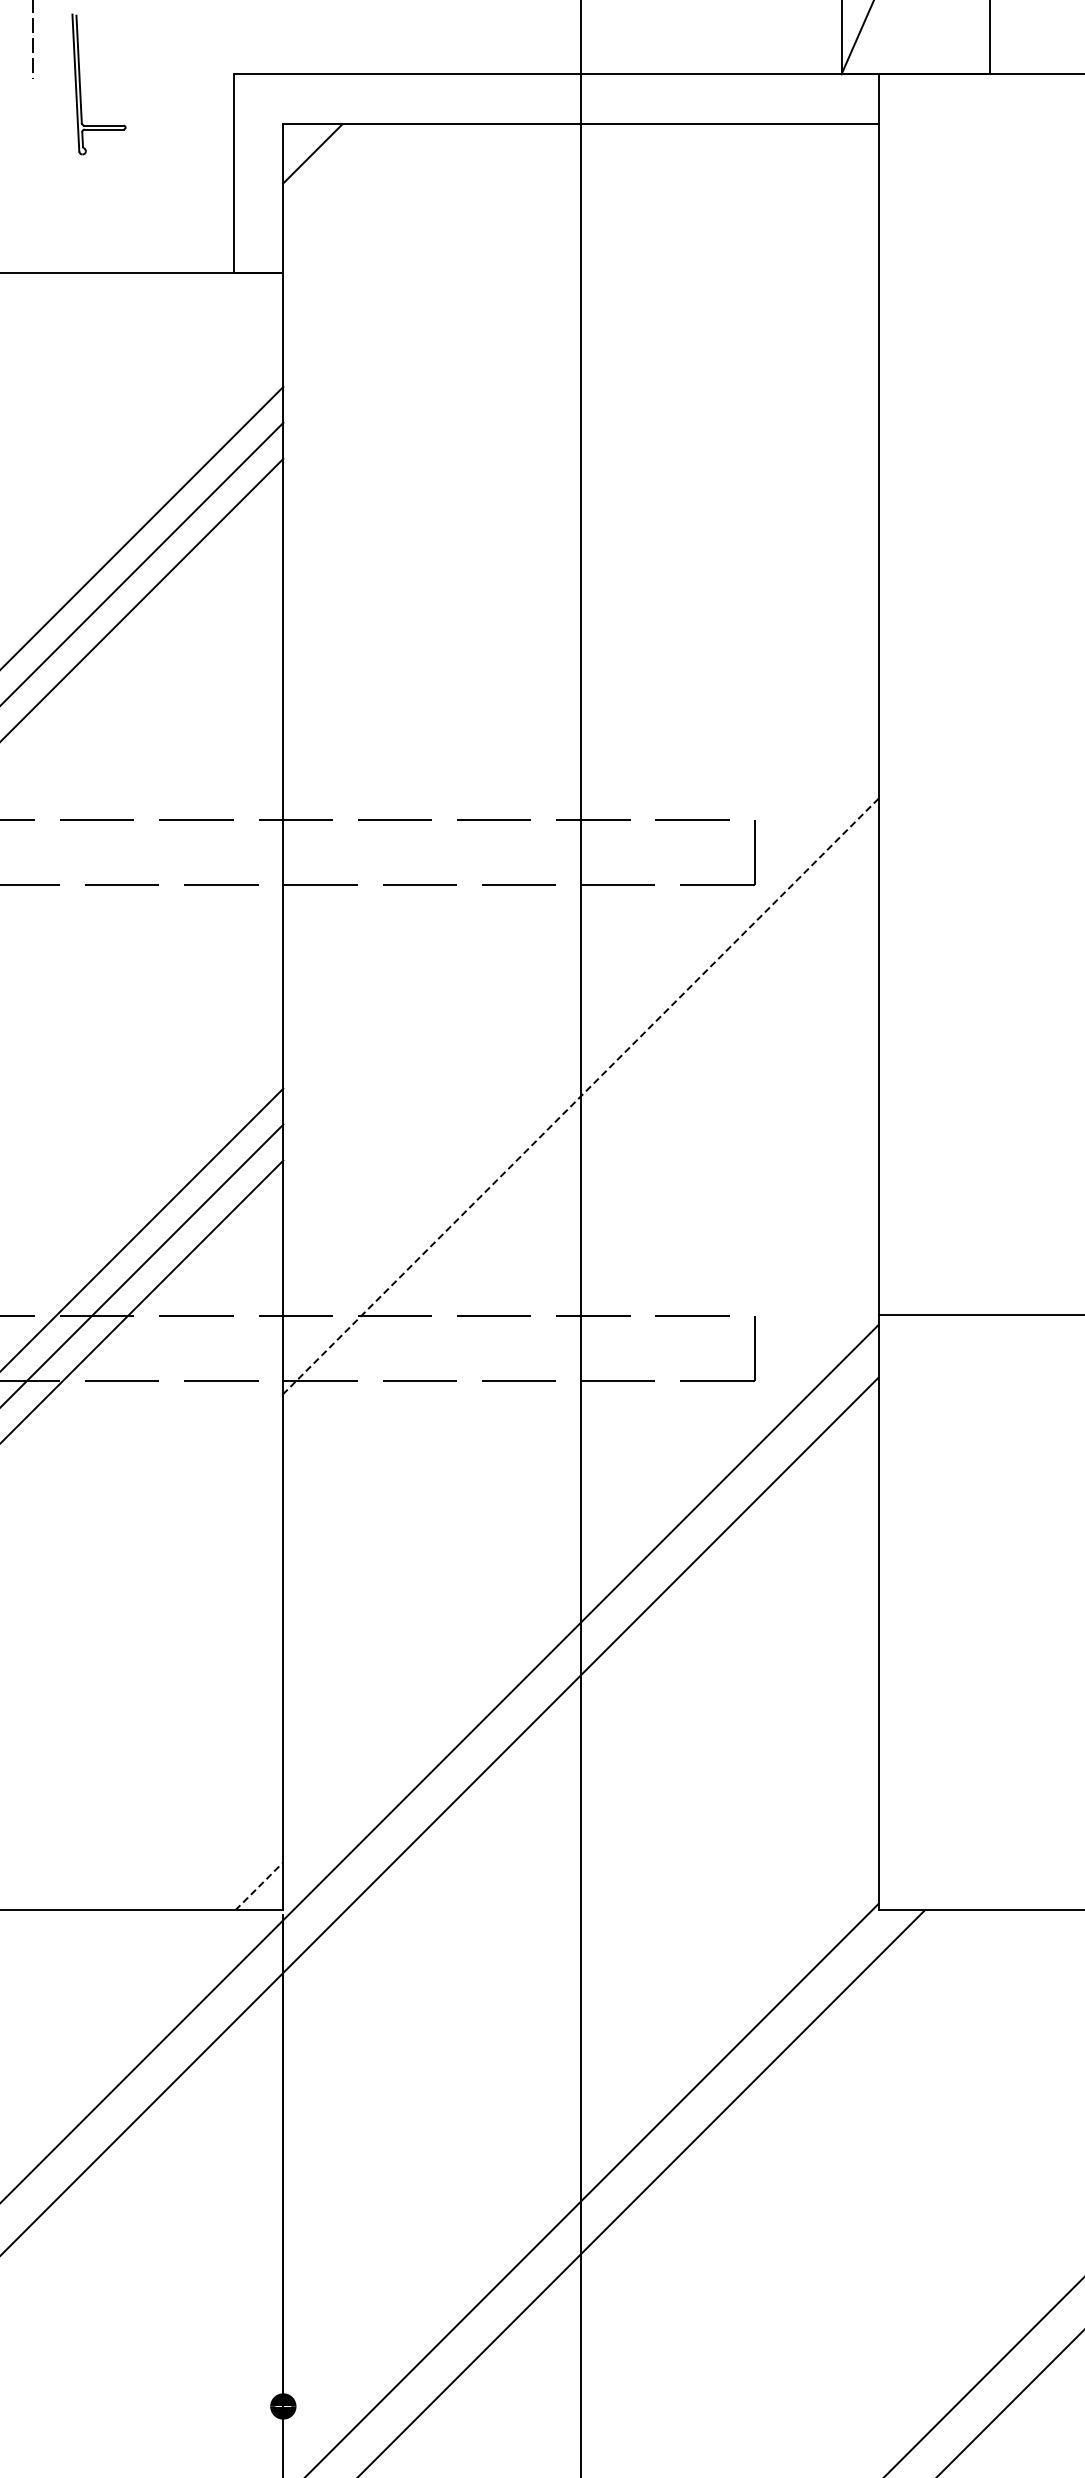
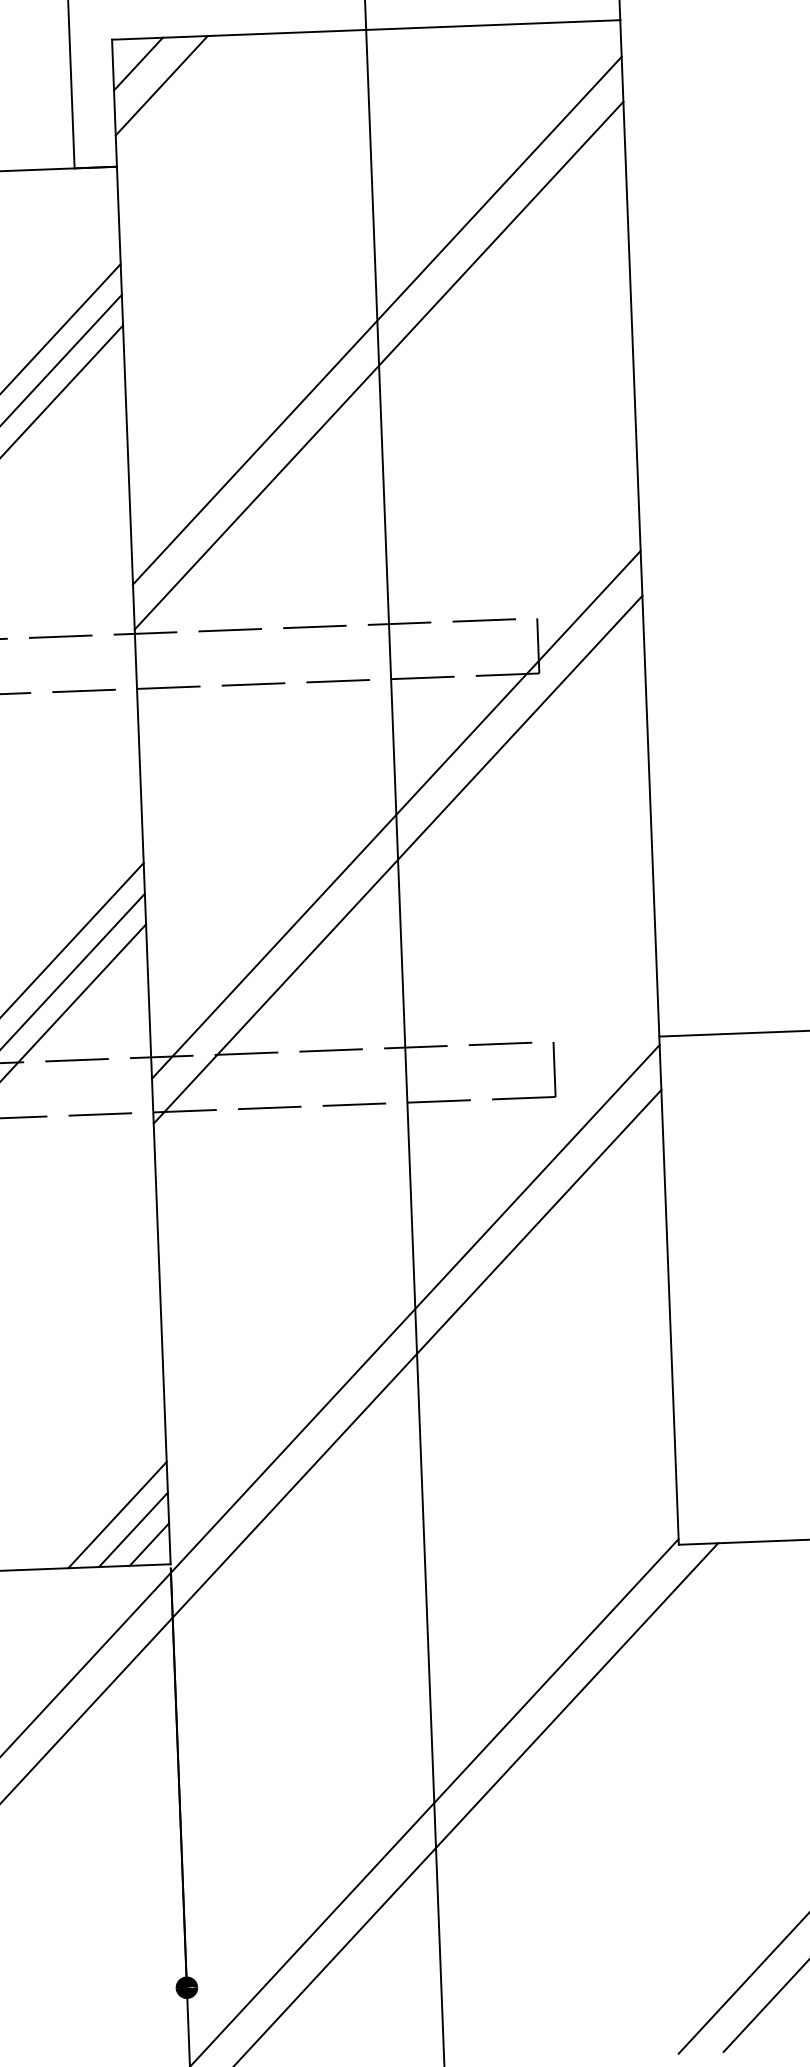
line: (339, 179) -> (161, 85), added
line: (580, 464) -> (376, 320), added
line: (580, 517) -> (378, 365), added
line: (580, 1043) -> (395, 814), added
line: (580, 1096) -> (397, 860), dashed -> solid
line: (223, 1850) -> (117, 1515), added
line: (241, 1868) -> (133, 1529), added
line: (259, 1886) -> (149, 1544), dashed -> solid

